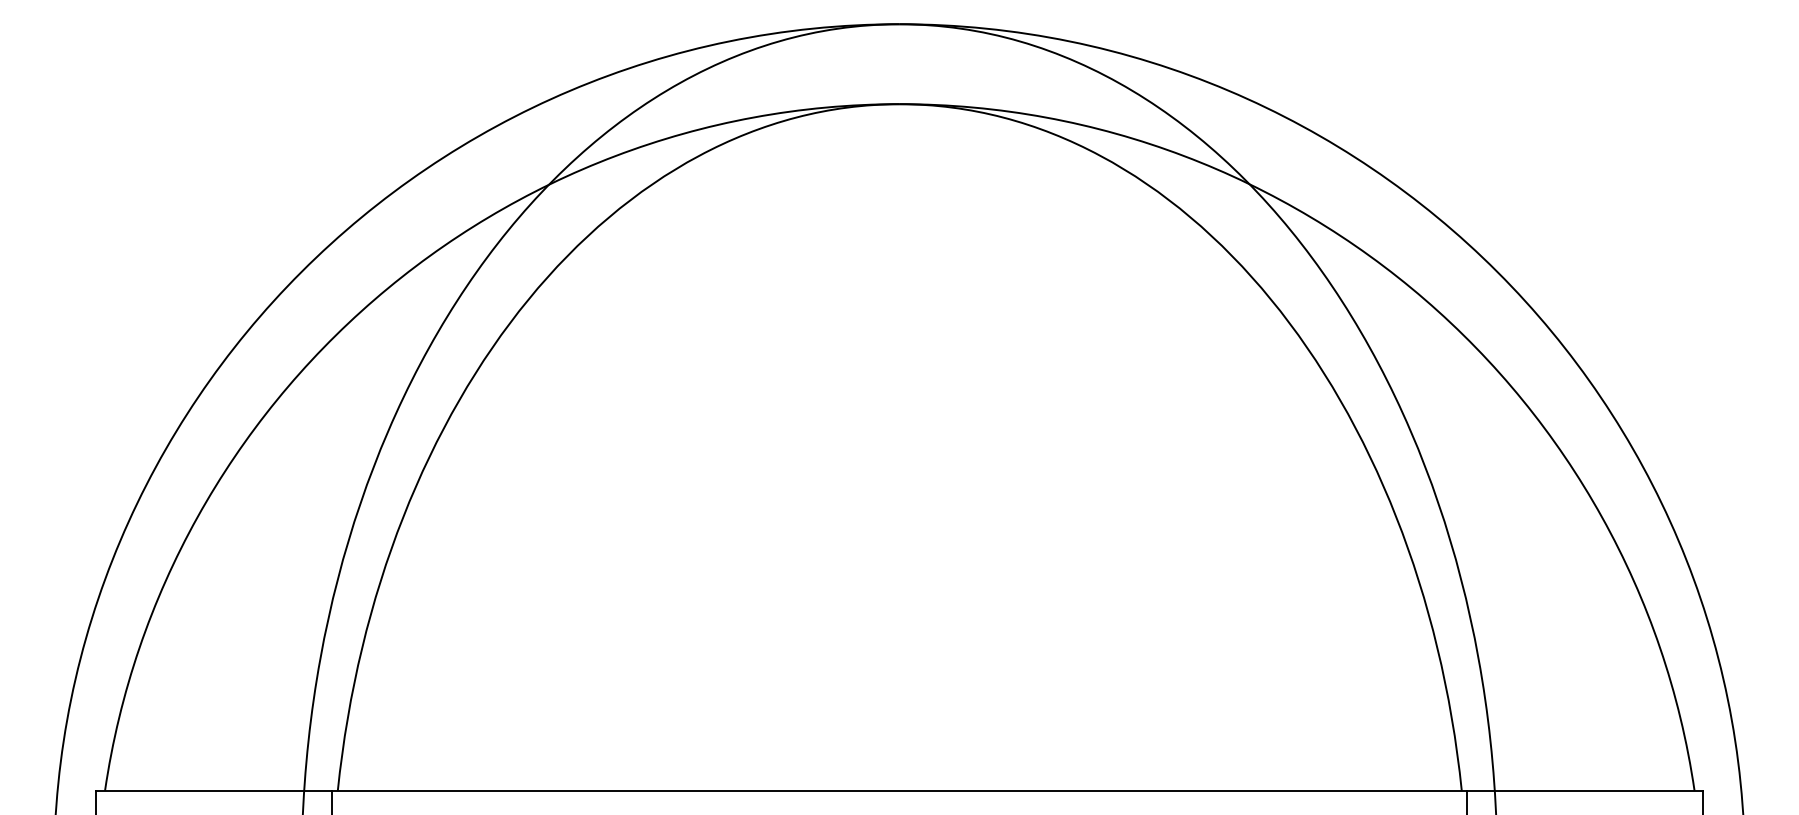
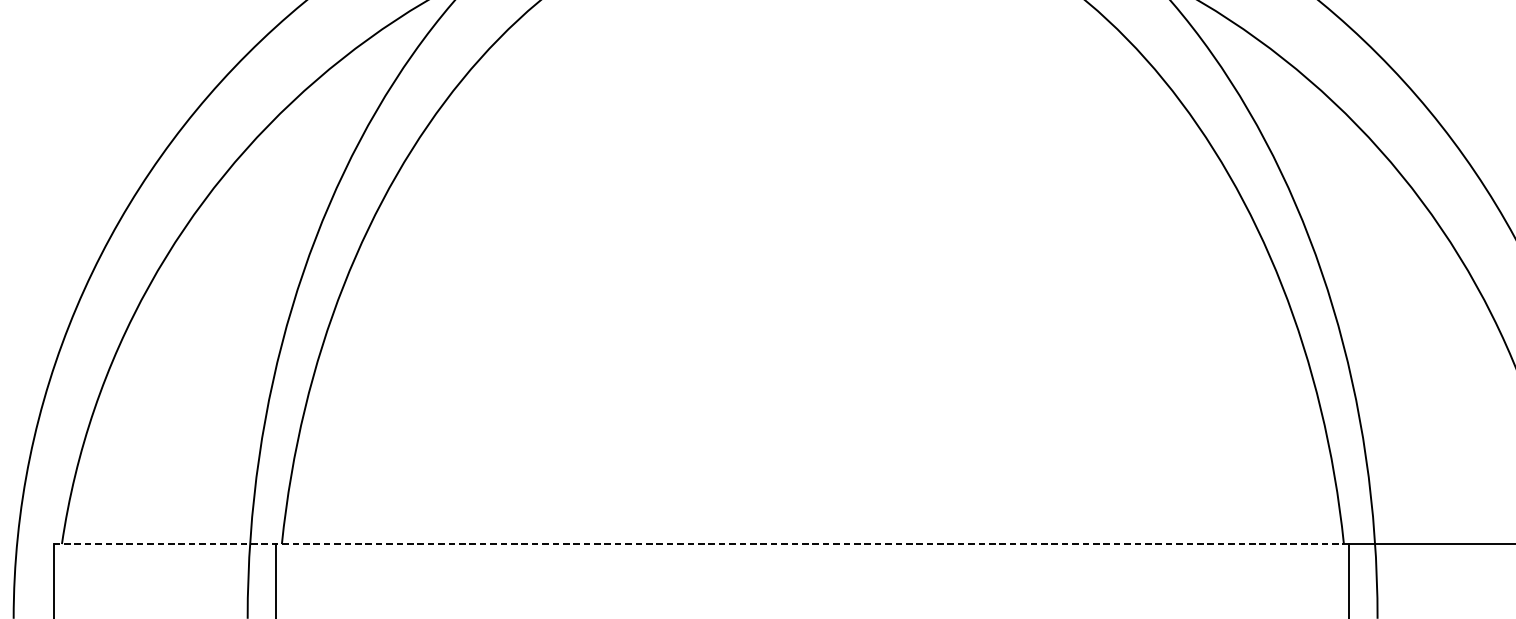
line: (781, 790) -> (701, 543), solid -> dashed

